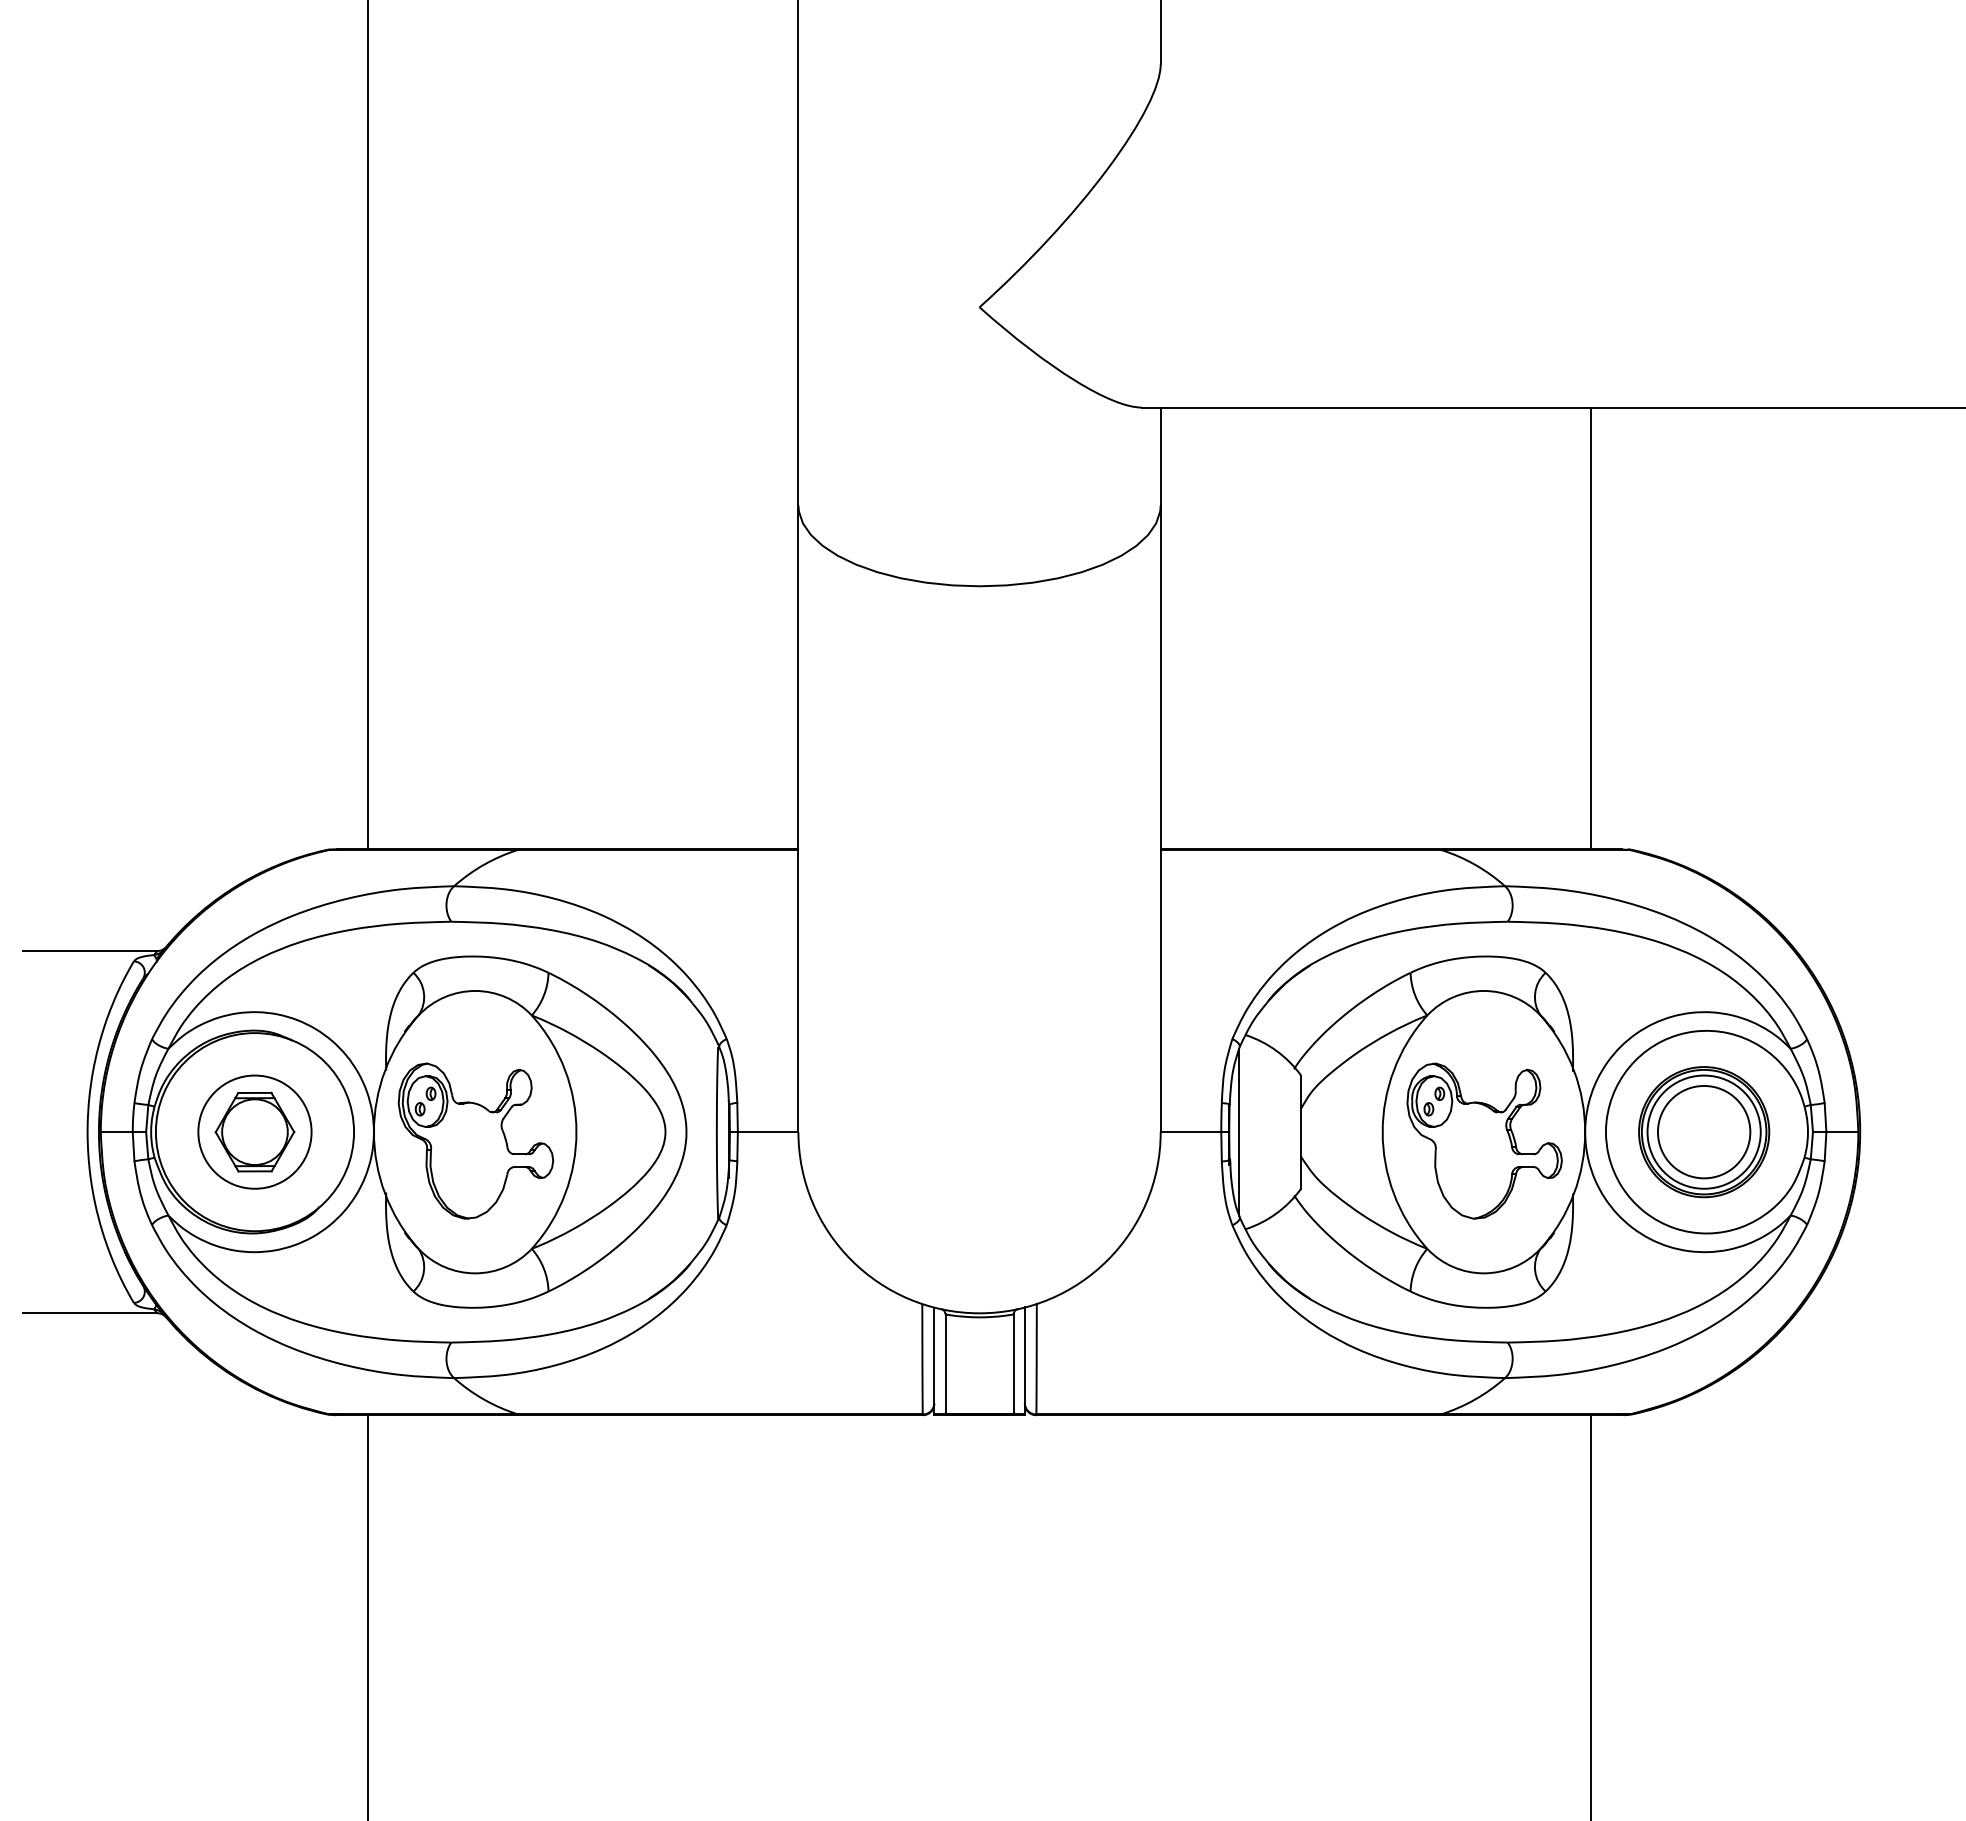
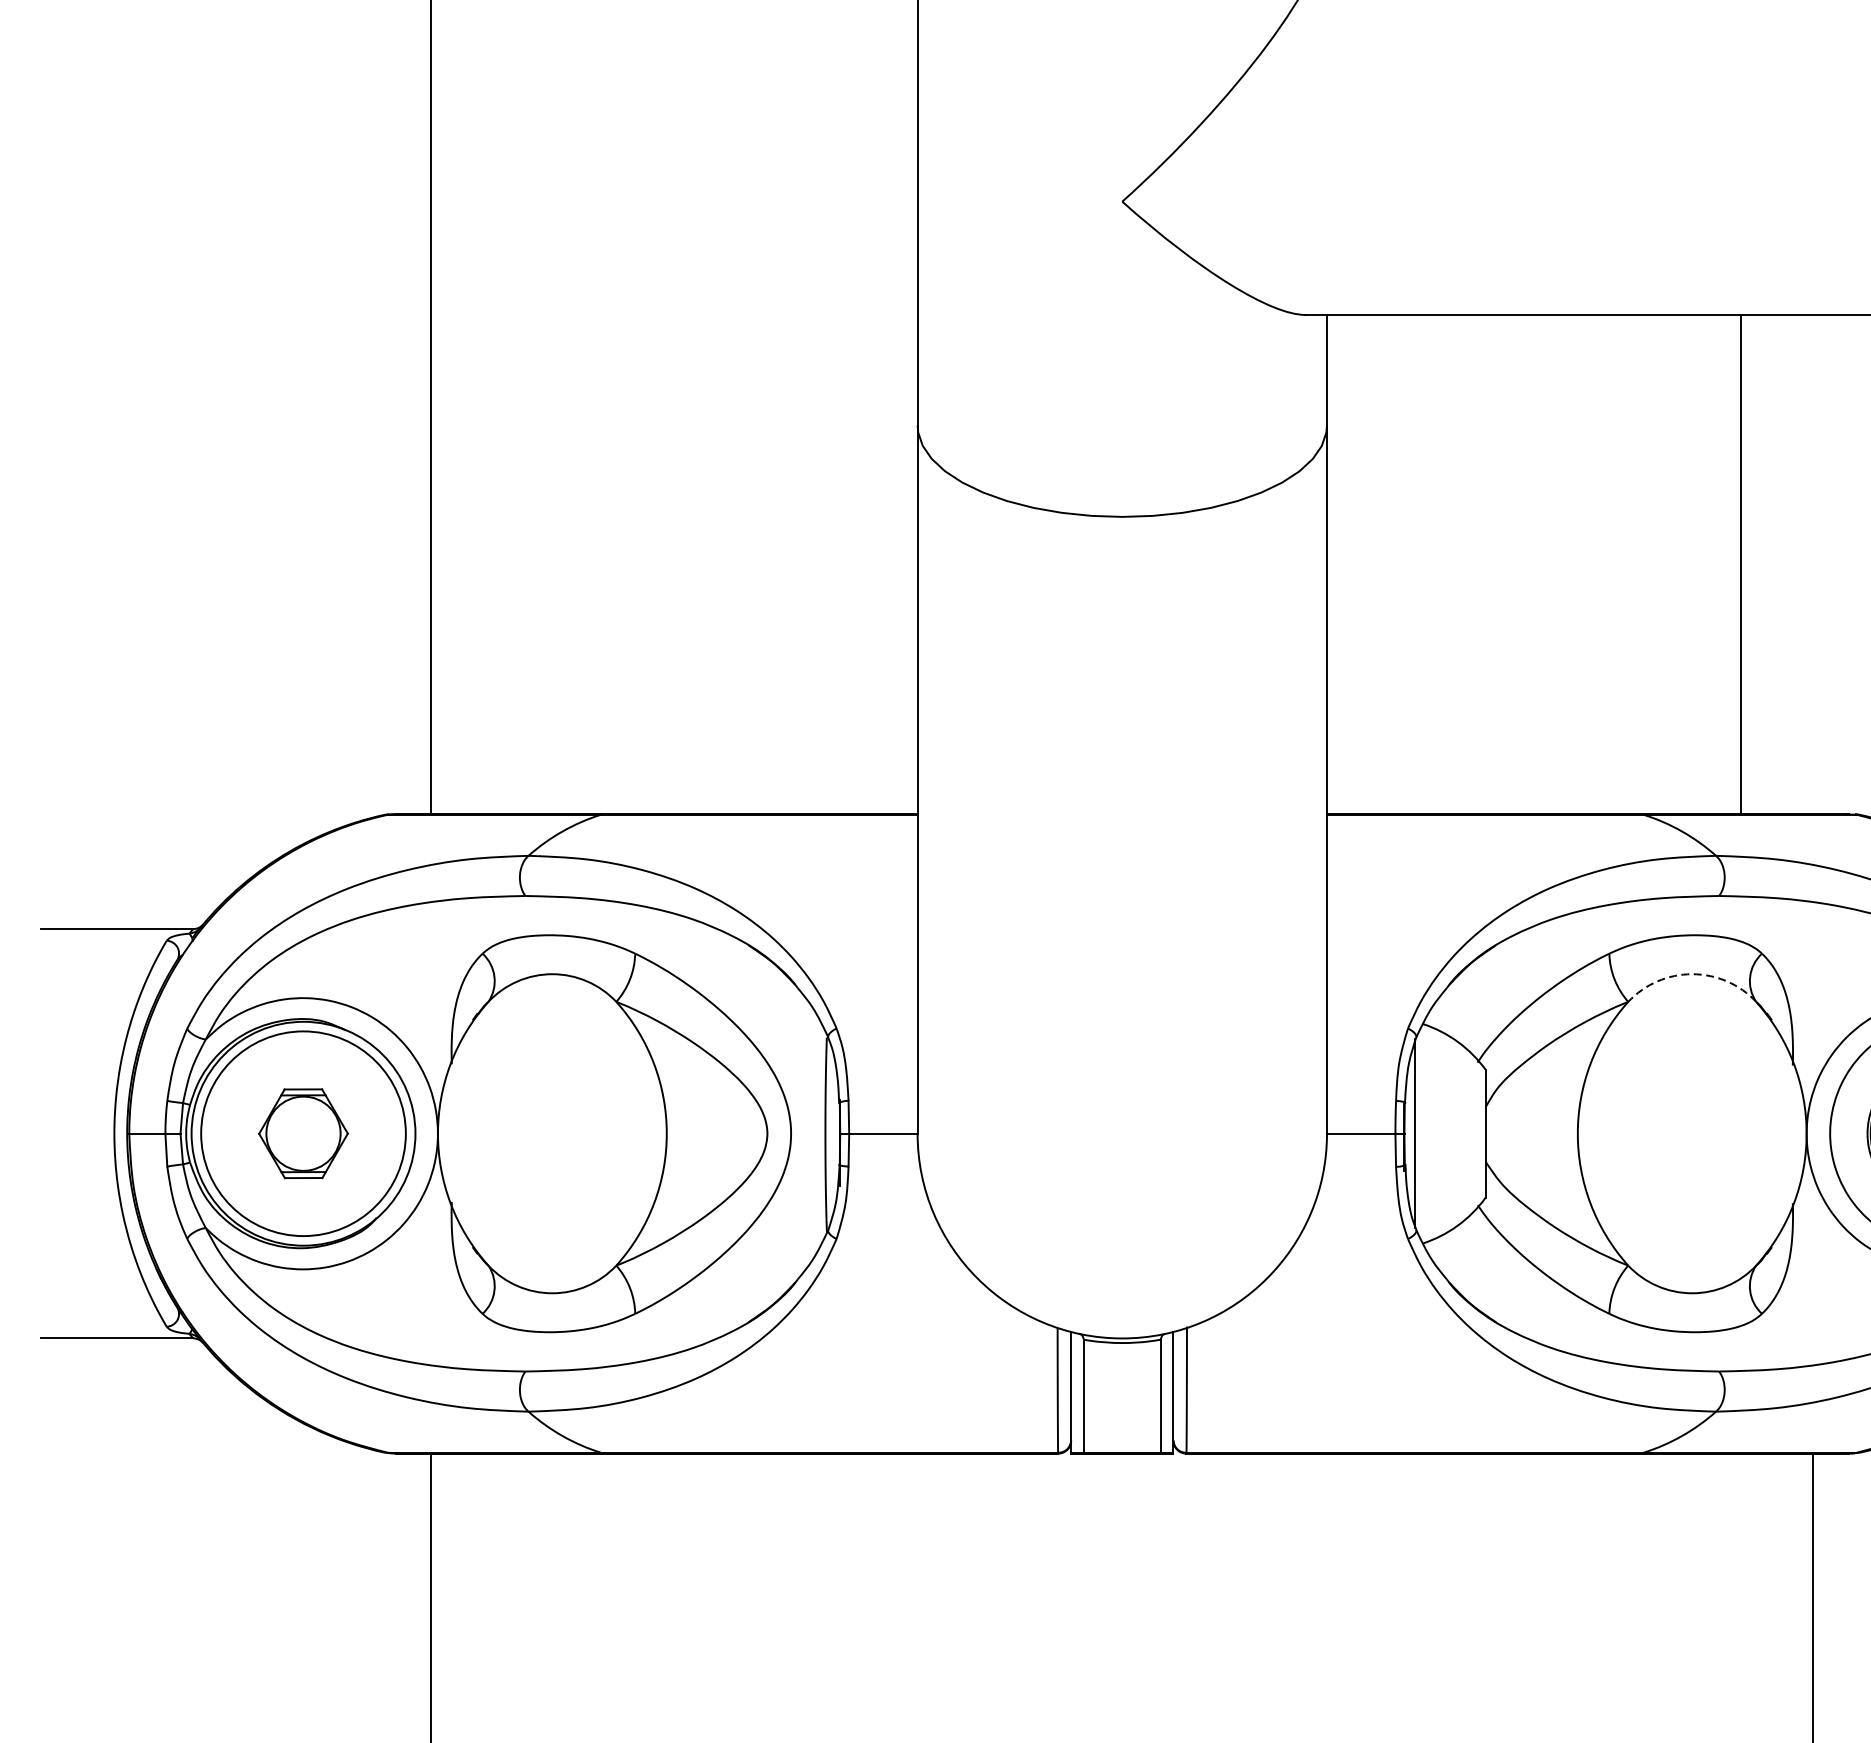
line: (1590, 628) -> (1740, 564), moved
arc: (1483, 990) -> (1691, 973), solid -> dashed
circle: (254, 1131) -> (302, 1133), size x1.6
part: (475, 1140) -> (552, 1143), removed
part: (1484, 1140) -> (1692, 1143), removed

